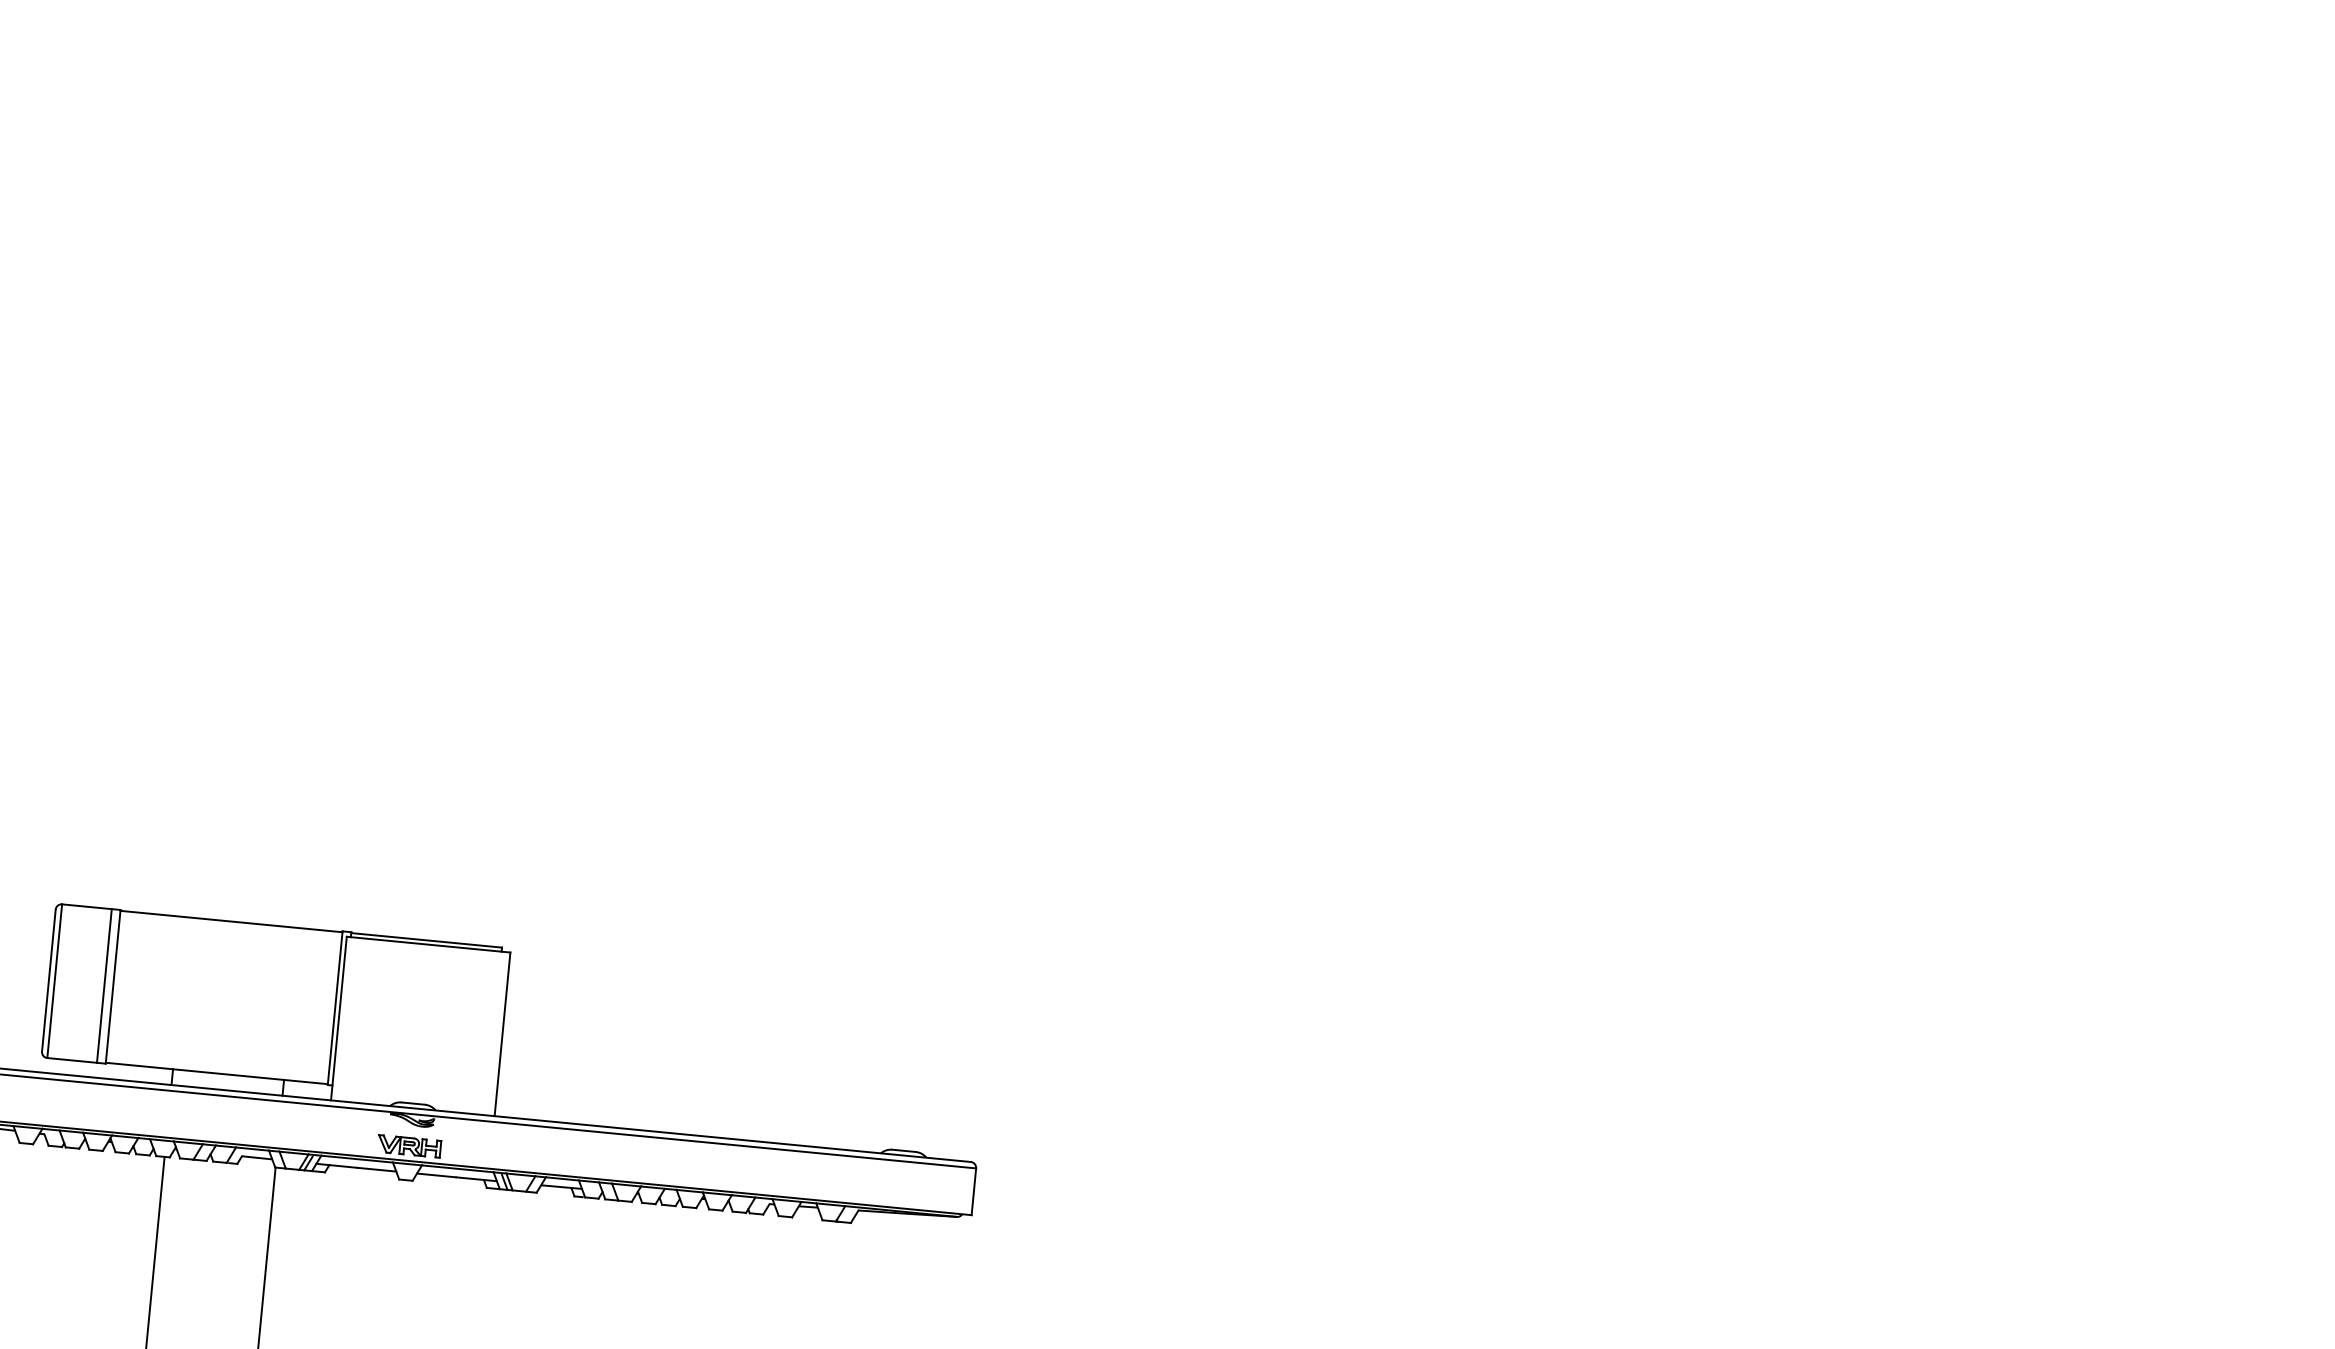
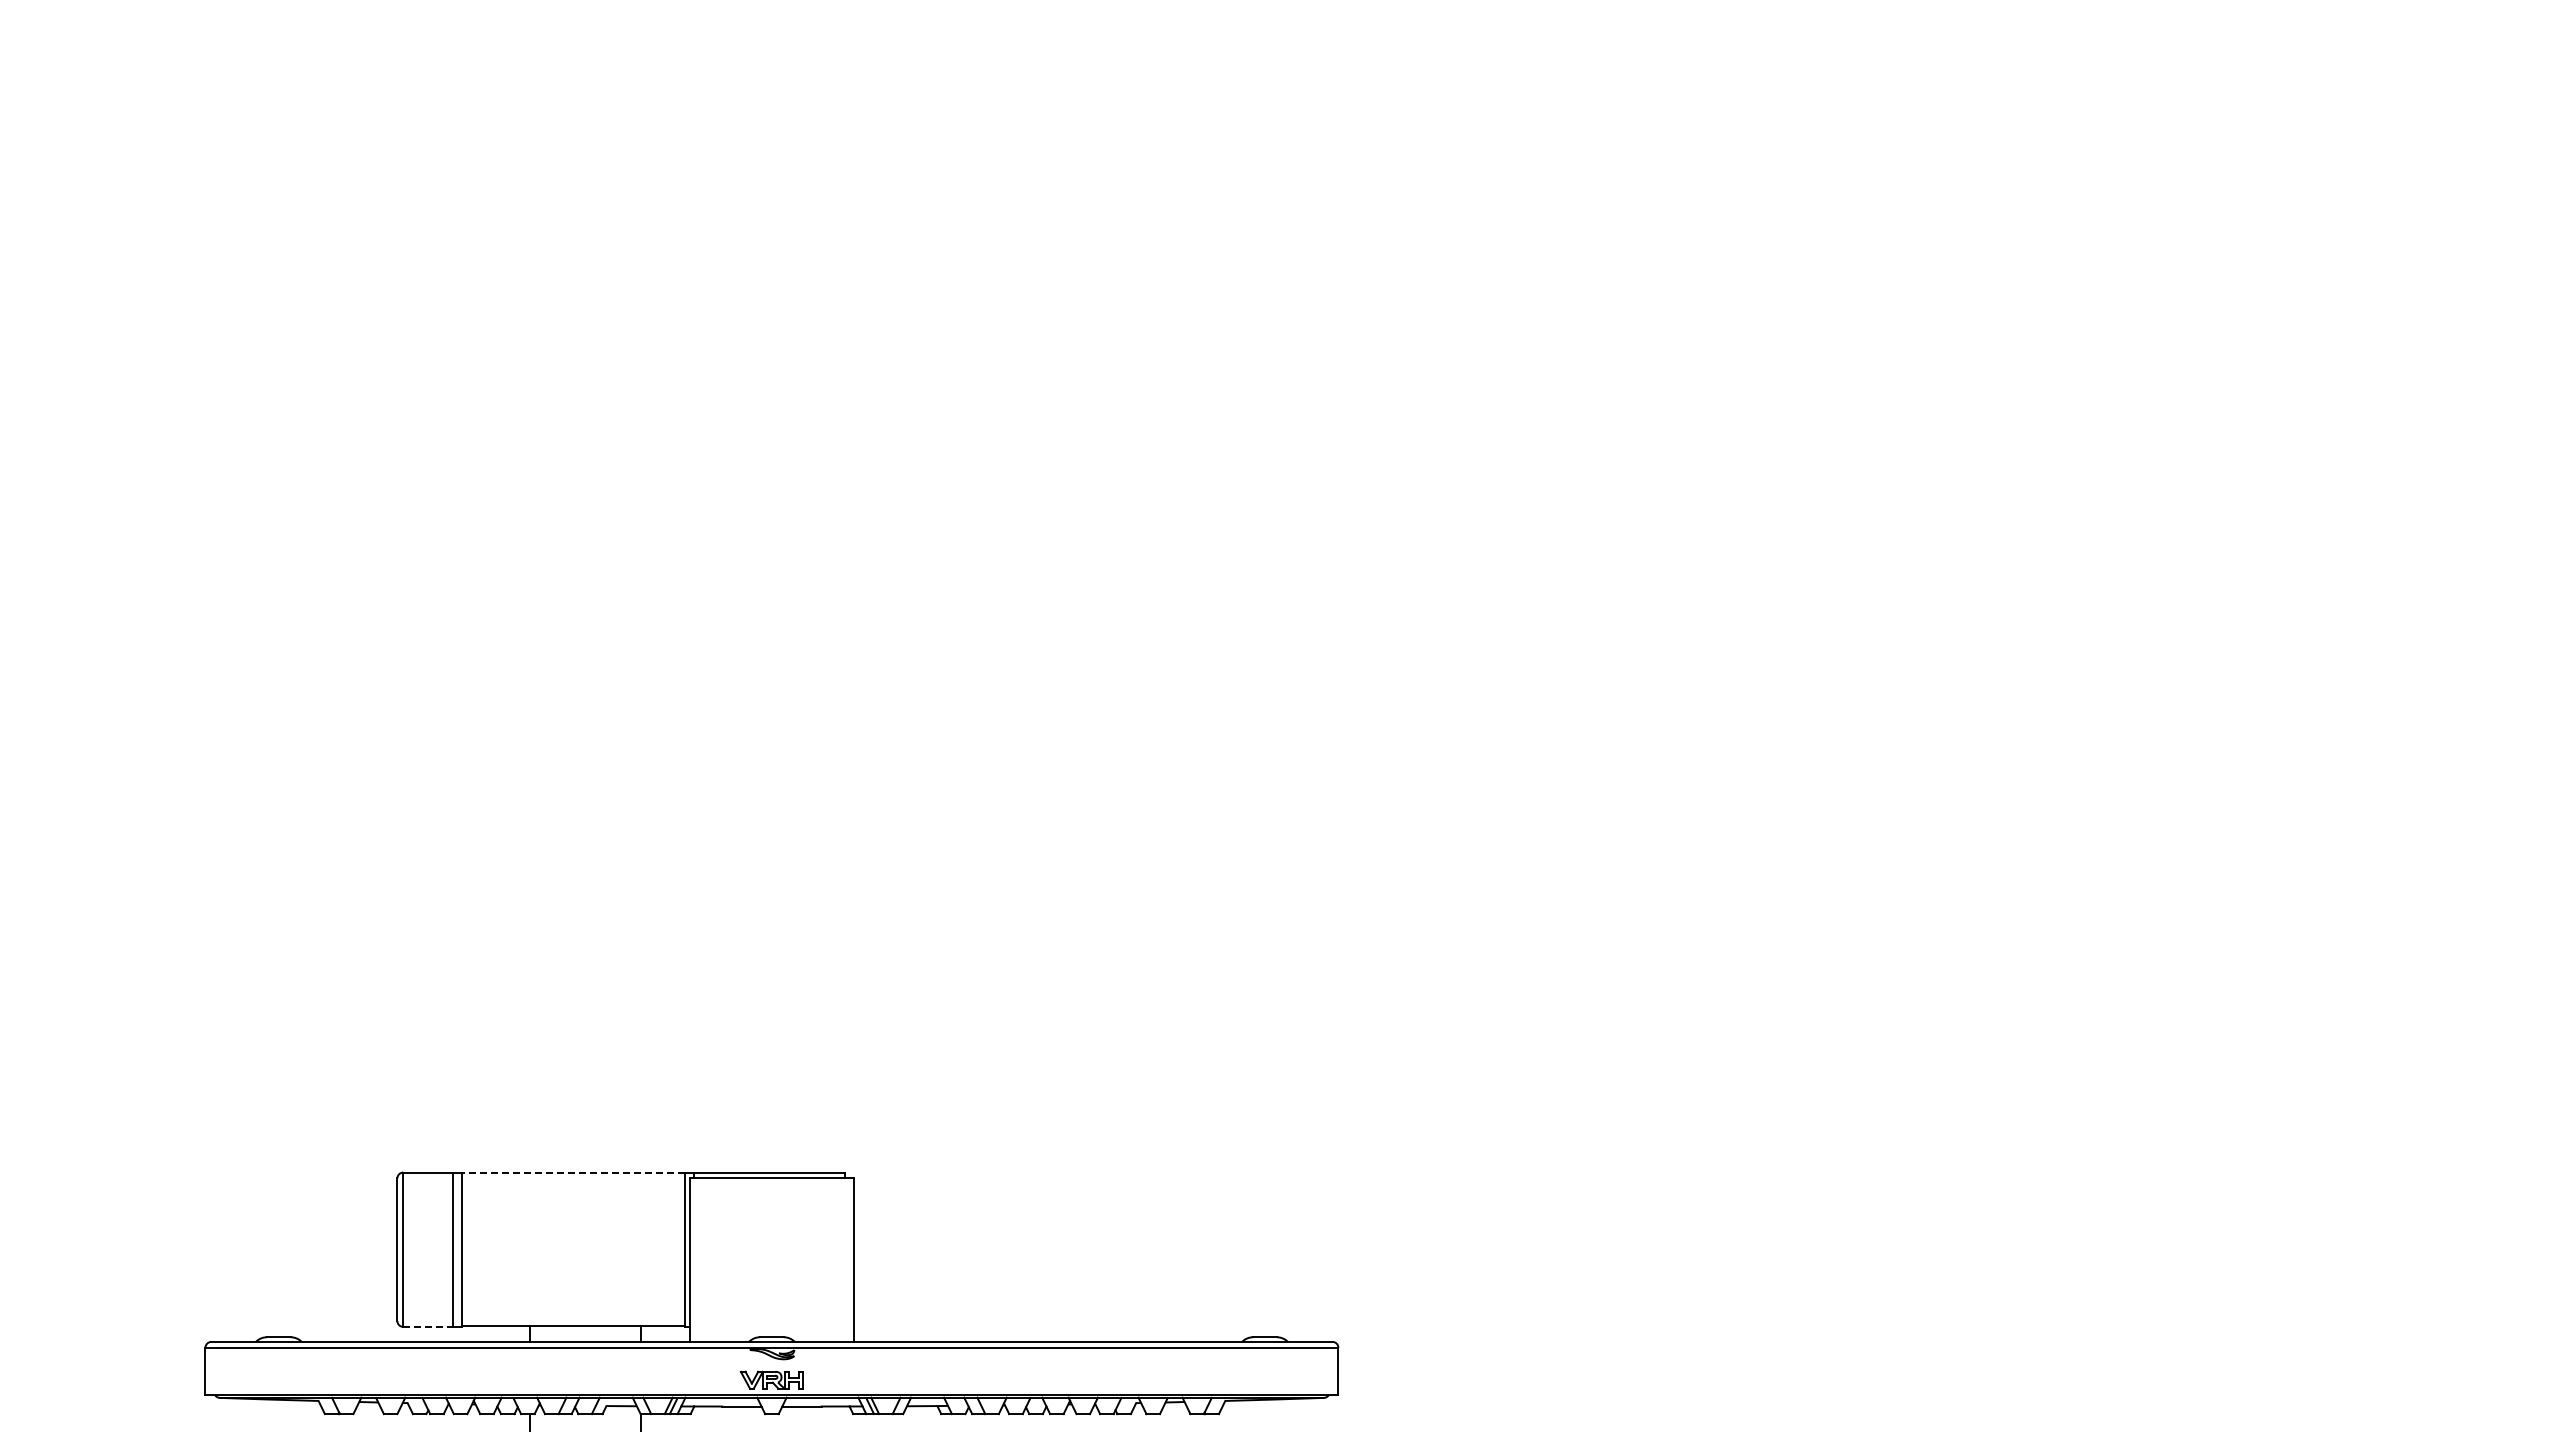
line: (231, 921) -> (573, 1173), solid -> dashed
line: (72, 1060) -> (428, 1326), solid -> dashed

